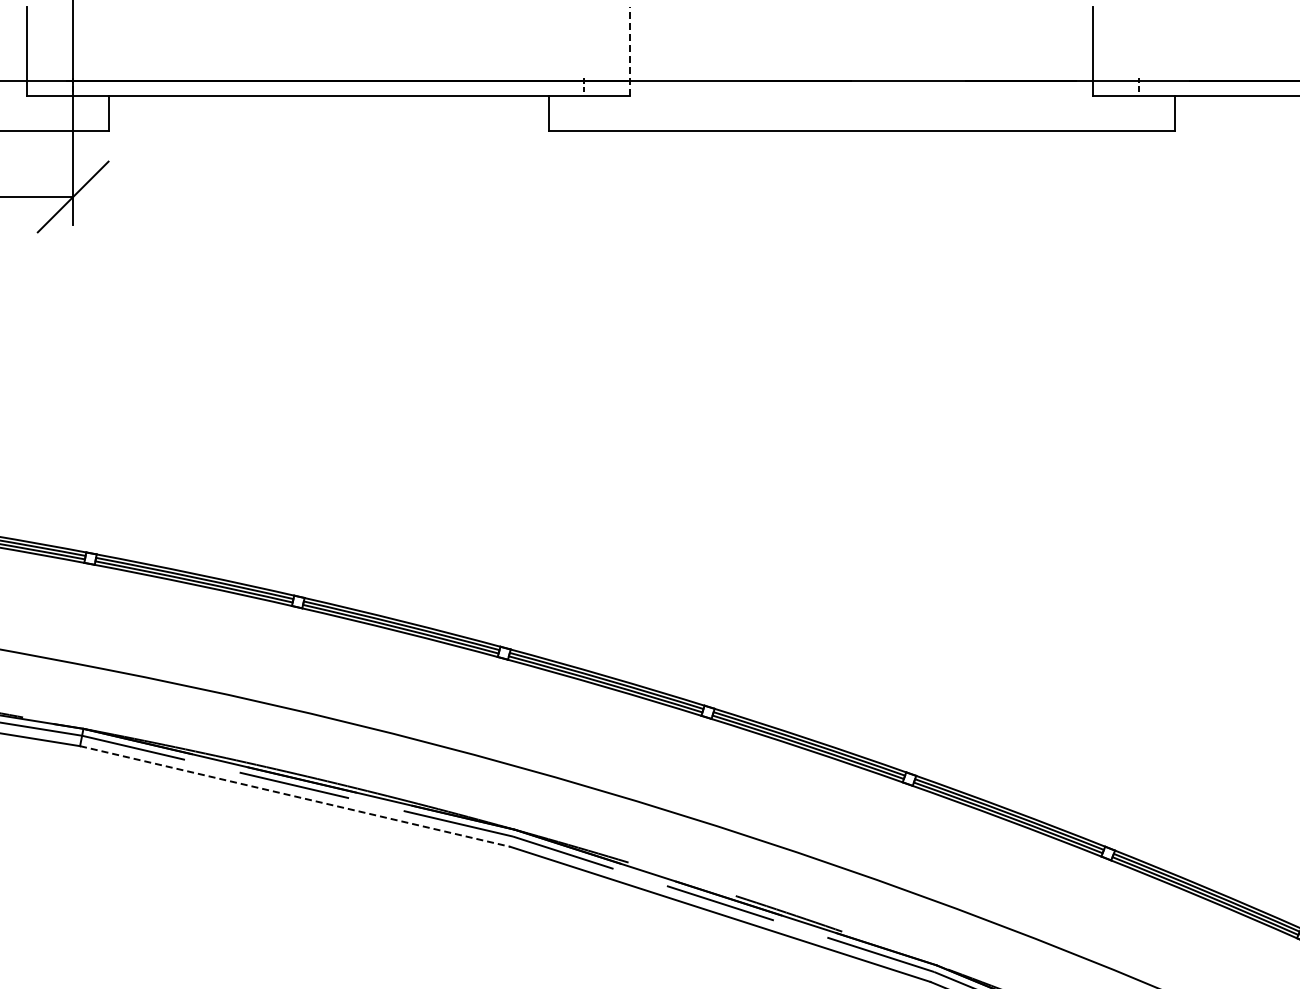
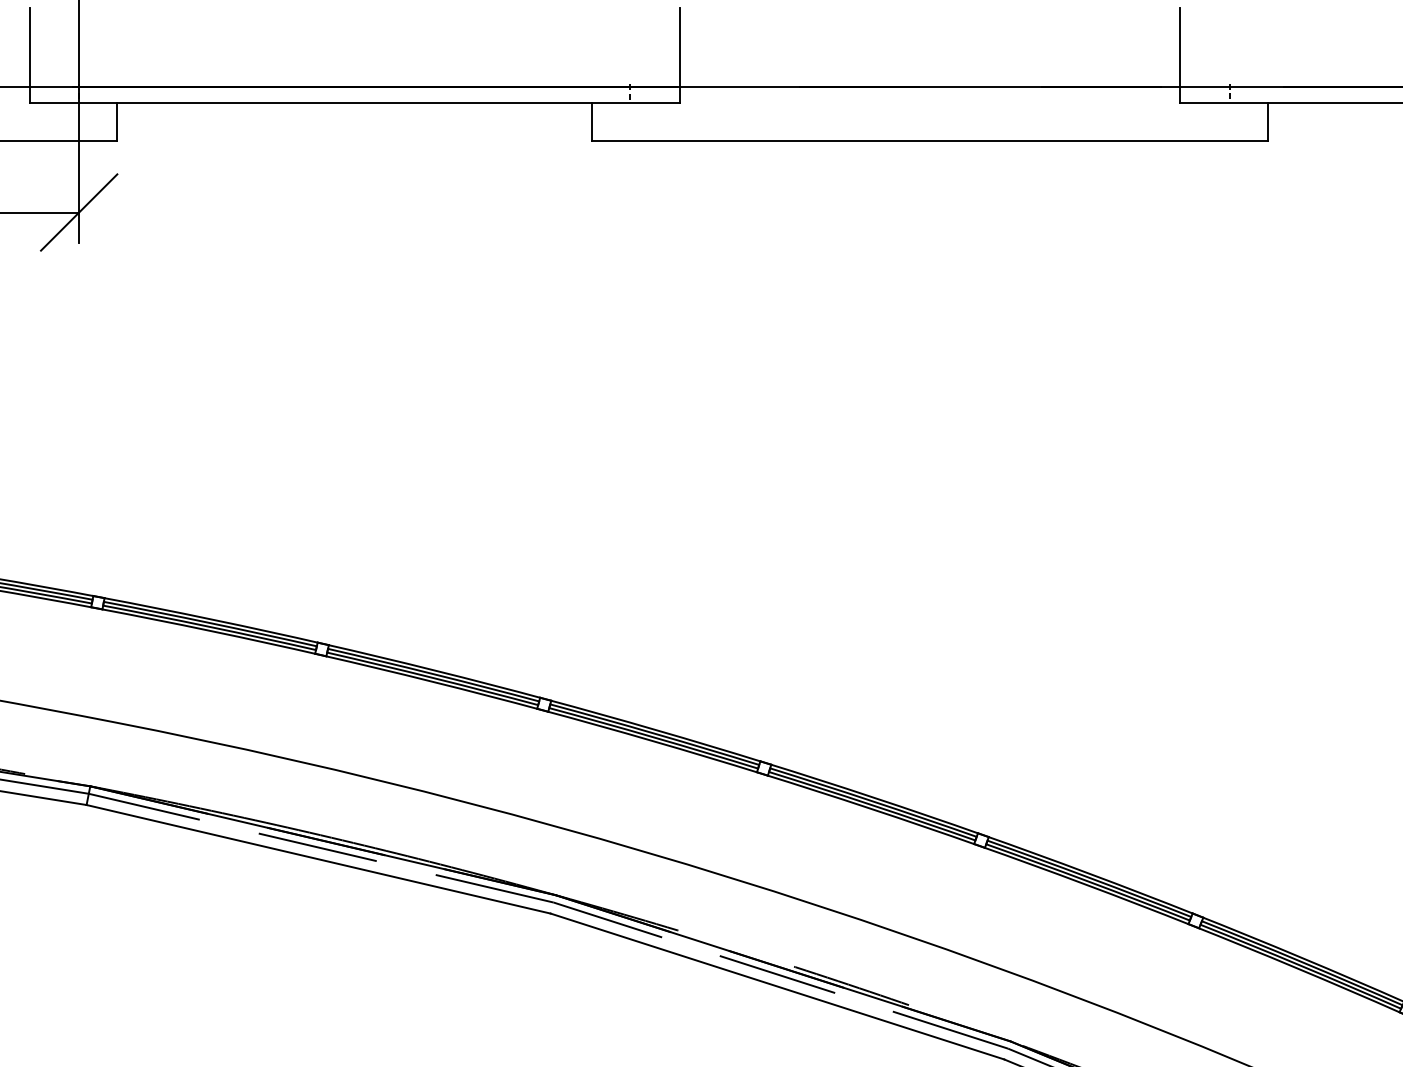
line: (630, 50) -> (680, 54), dashed -> solid
line: (295, 796) -> (319, 859), dashed -> solid

